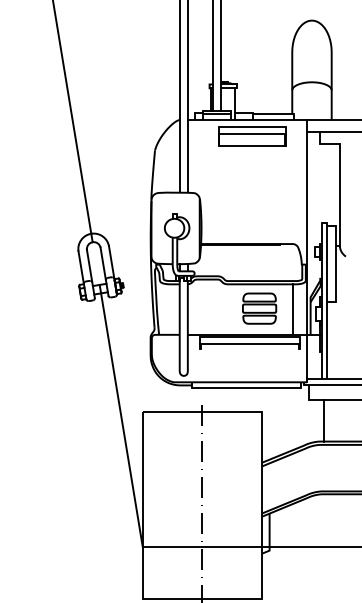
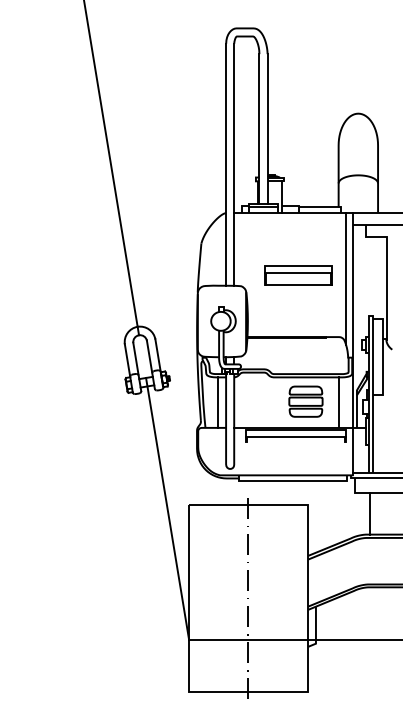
part: (252, 136) -> (298, 275), moved
line: (300, 185) -> (346, 278), added
line: (171, 309) -> (217, 402), added

